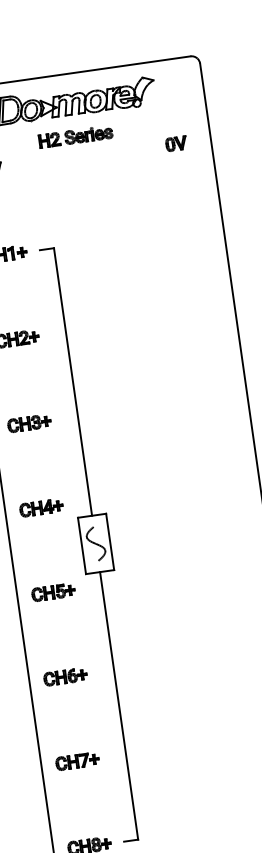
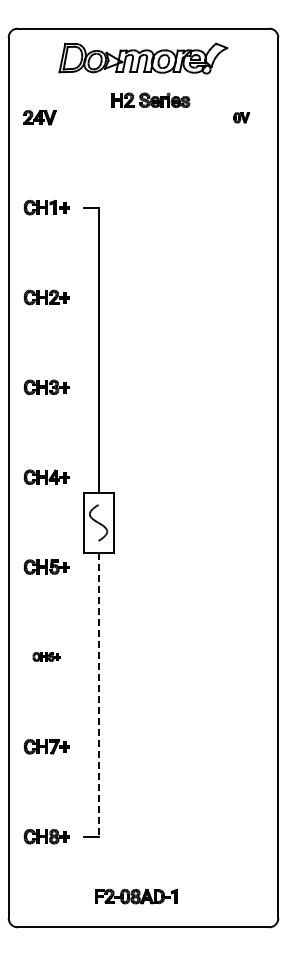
part: (75, 135) -> (150, 99), moved
part: (176, 143) -> (241, 117), size x0.7
part: (65, 676) -> (46, 656), size x0.6
line: (119, 706) -> (98, 695), solid -> dashed

